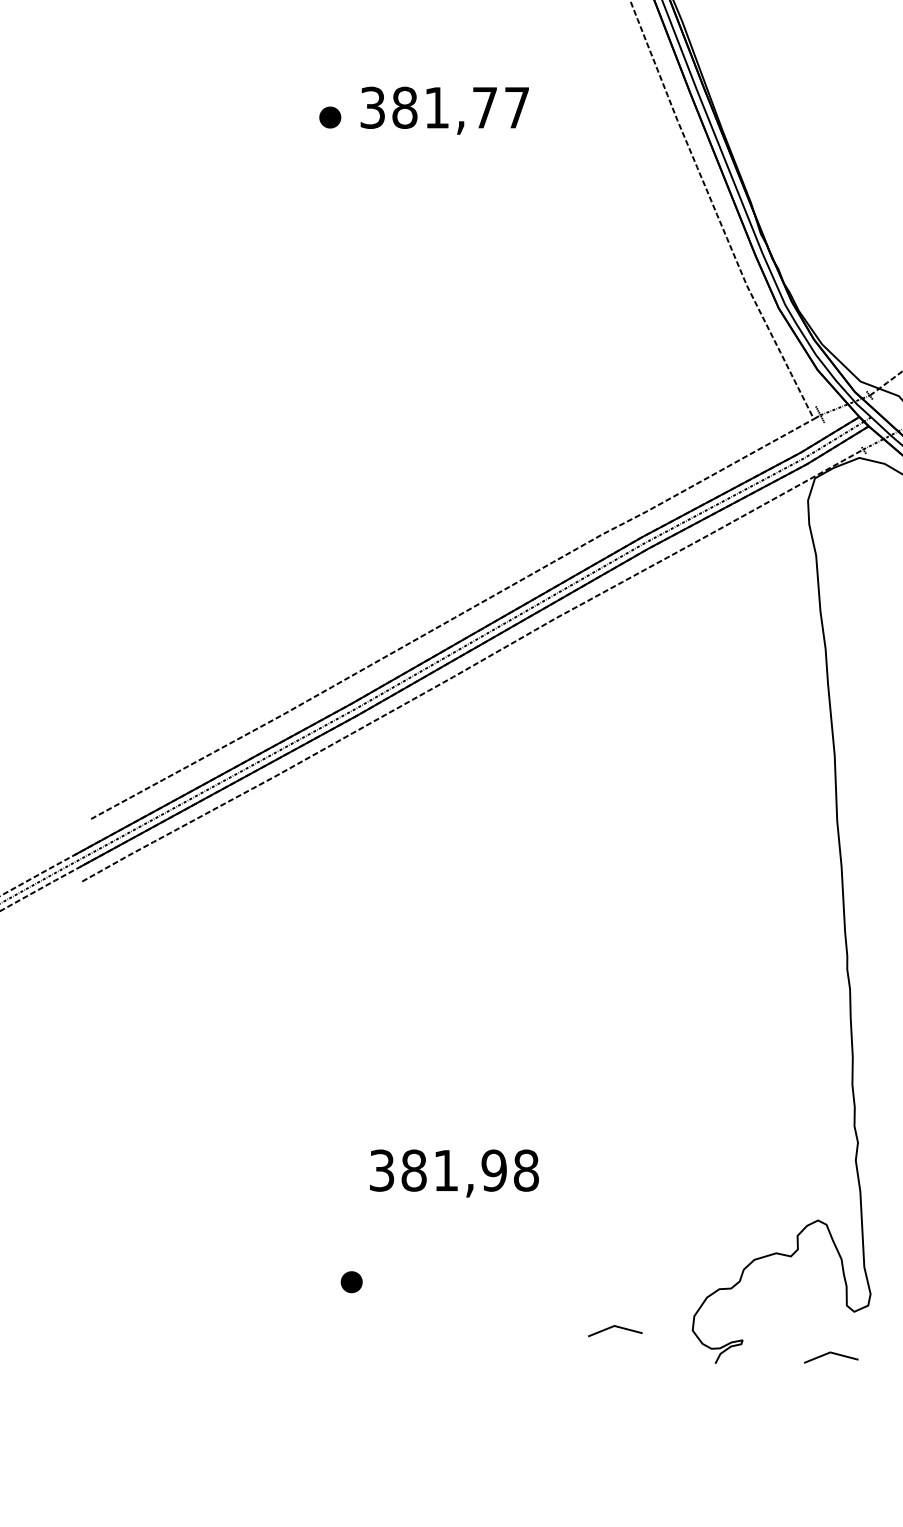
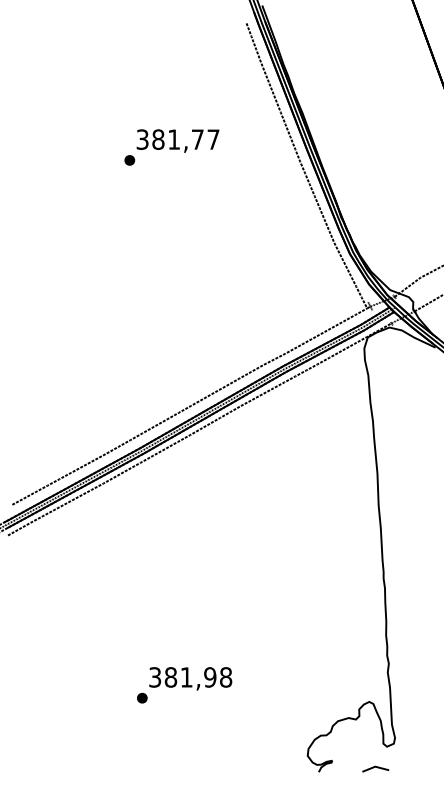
text: (443, 109) -> (177, 140), moved
part: (352, 1280) -> (142, 697), moved
line: (614, 1327) -> (269, 754), removed

